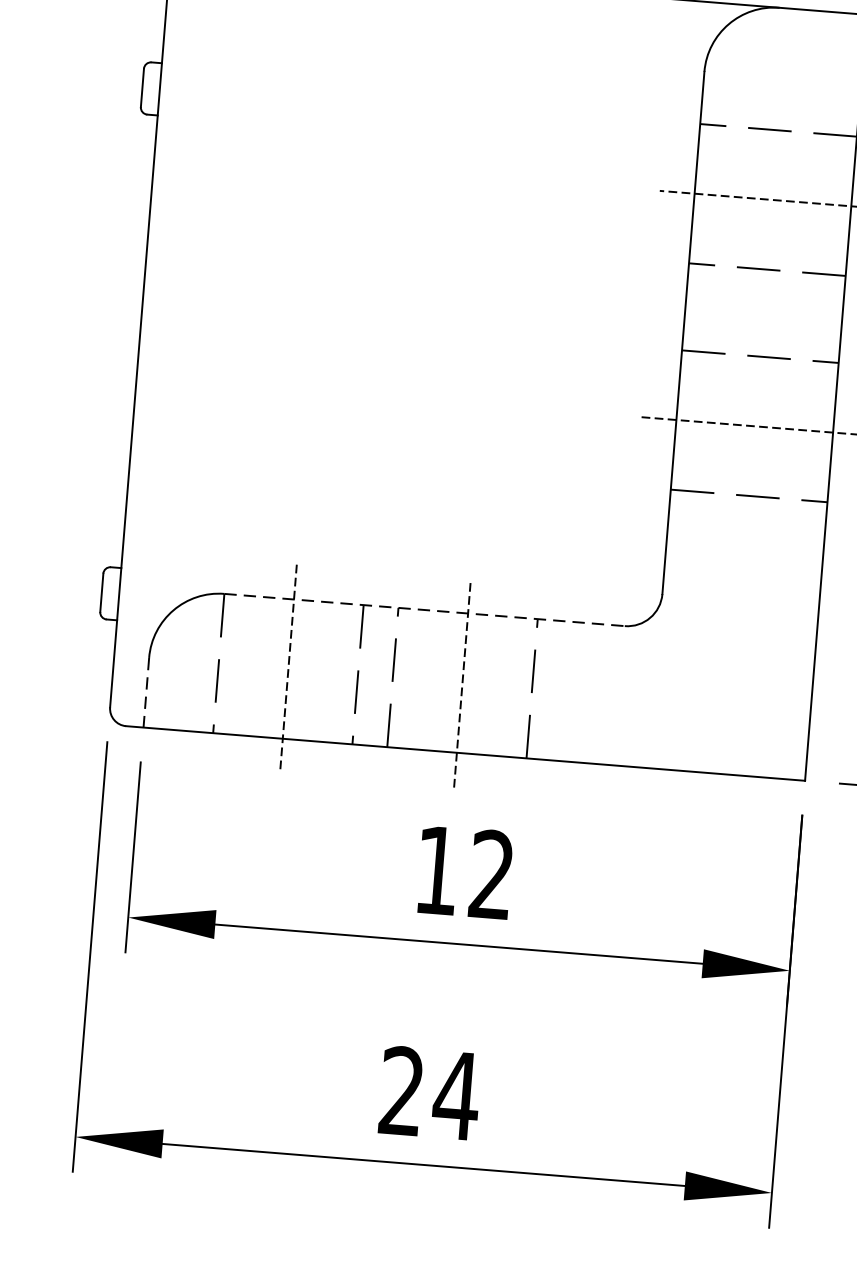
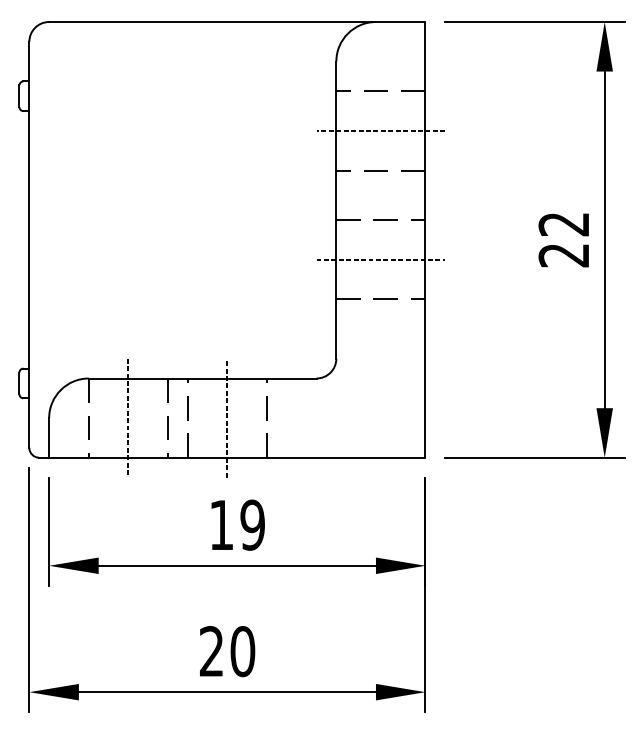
line: (424, 609) -> (202, 378), dashed -> solid
line: (146, 692) -> (49, 437), dashed -> solid
text: (491, 873) -> (252, 524), 12 -> 19
text: (456, 1095) -> (242, 651), 24 -> 20

